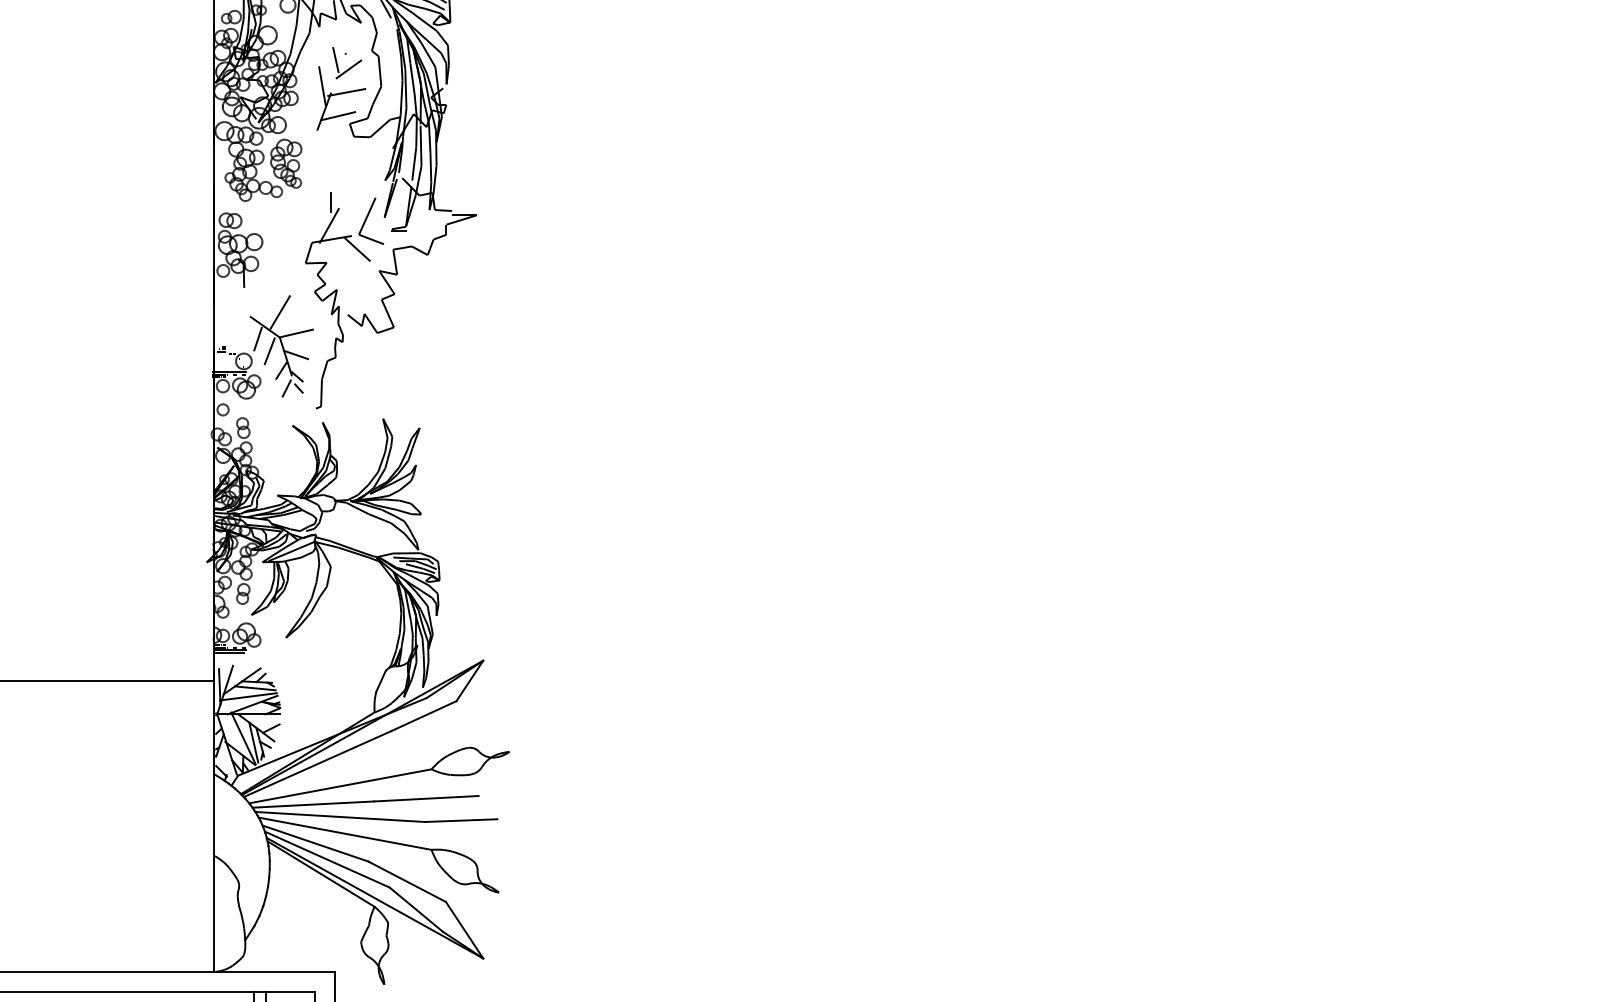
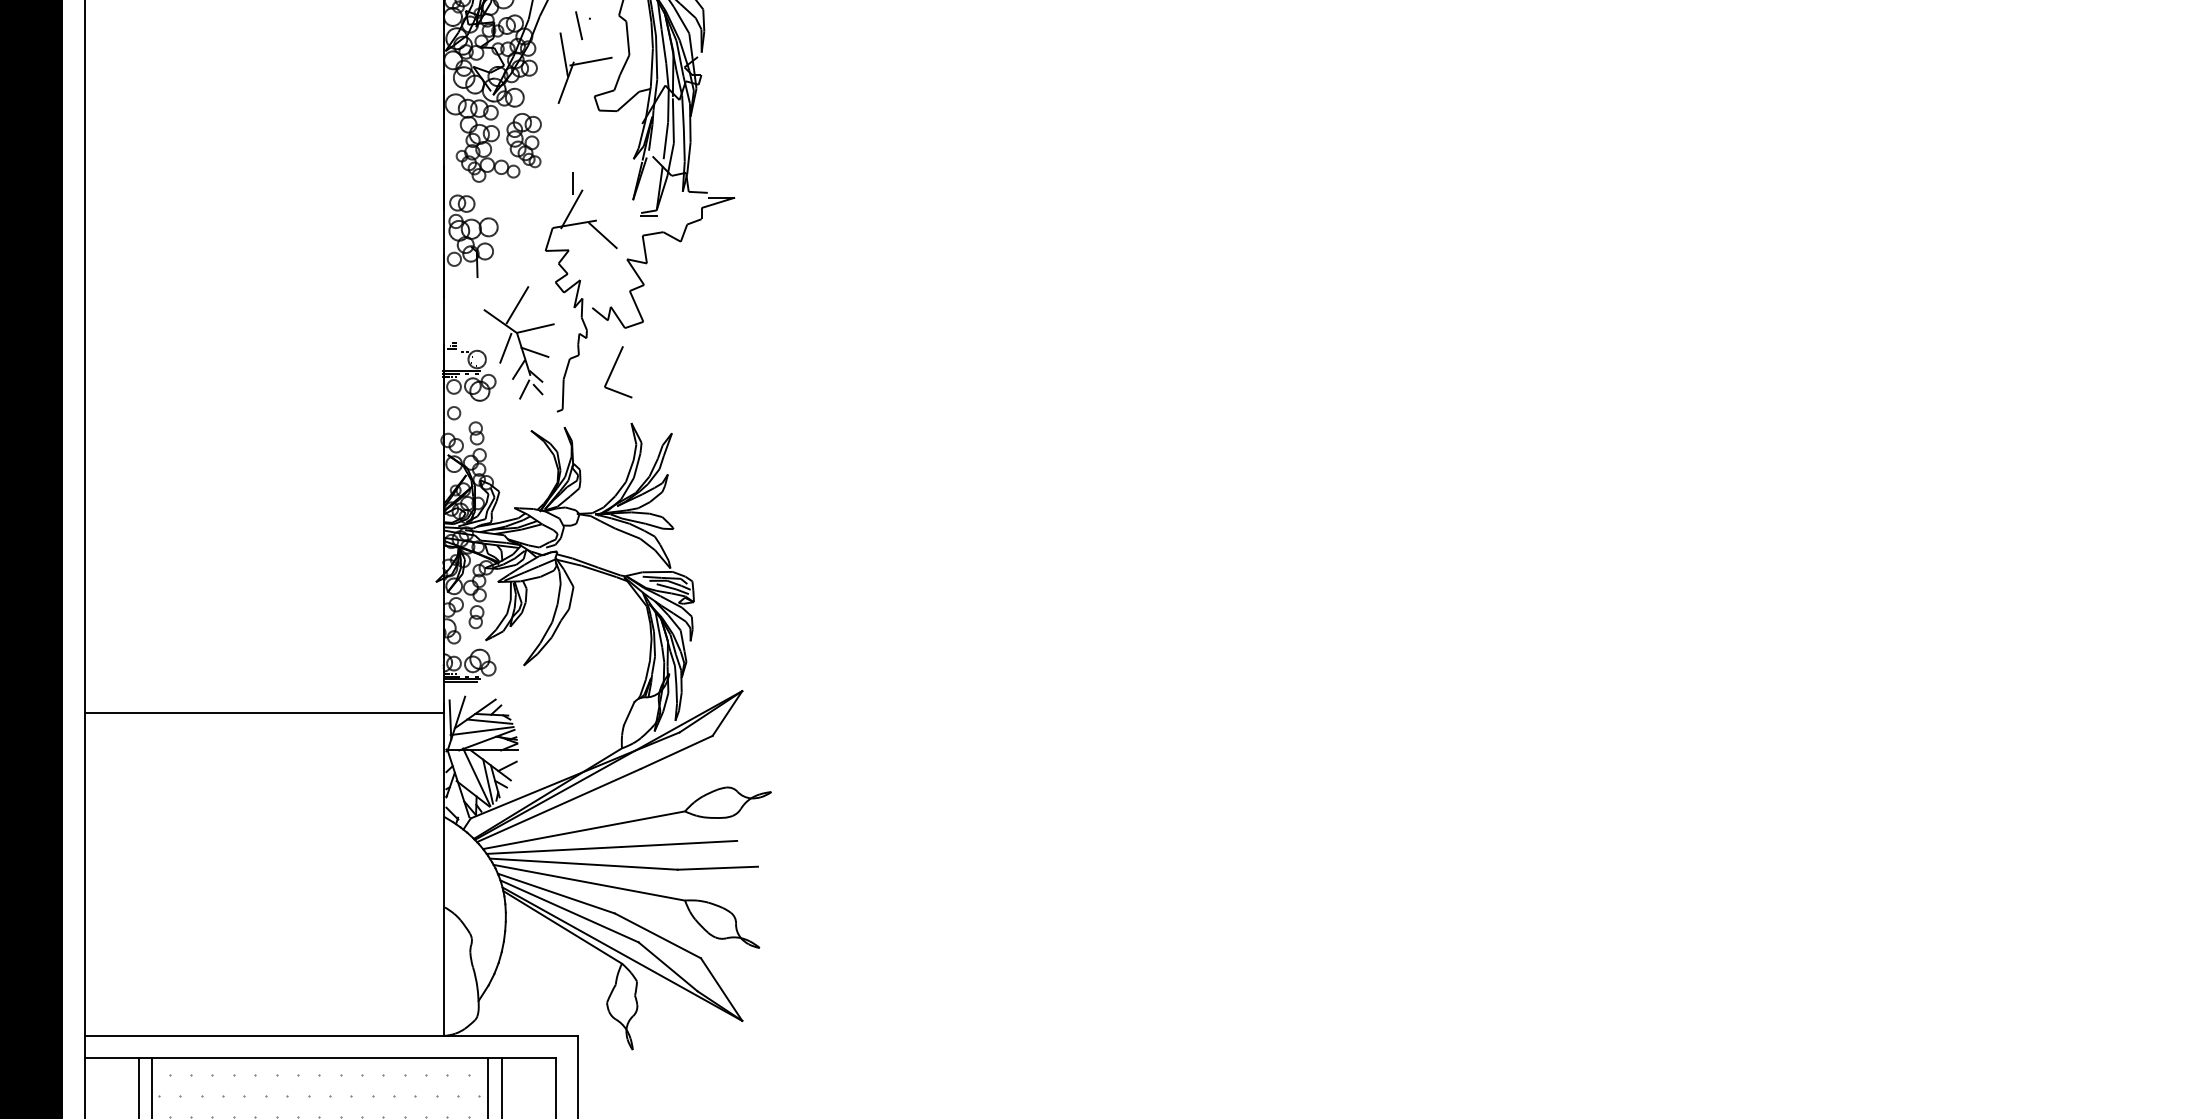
line: (348, 68) -> (593, 35), removed
line: (338, 115) -> (581, 87), removed
part: (371, 221) -> (618, 372), moved
line: (257, 338) -> (492, 334), removed

